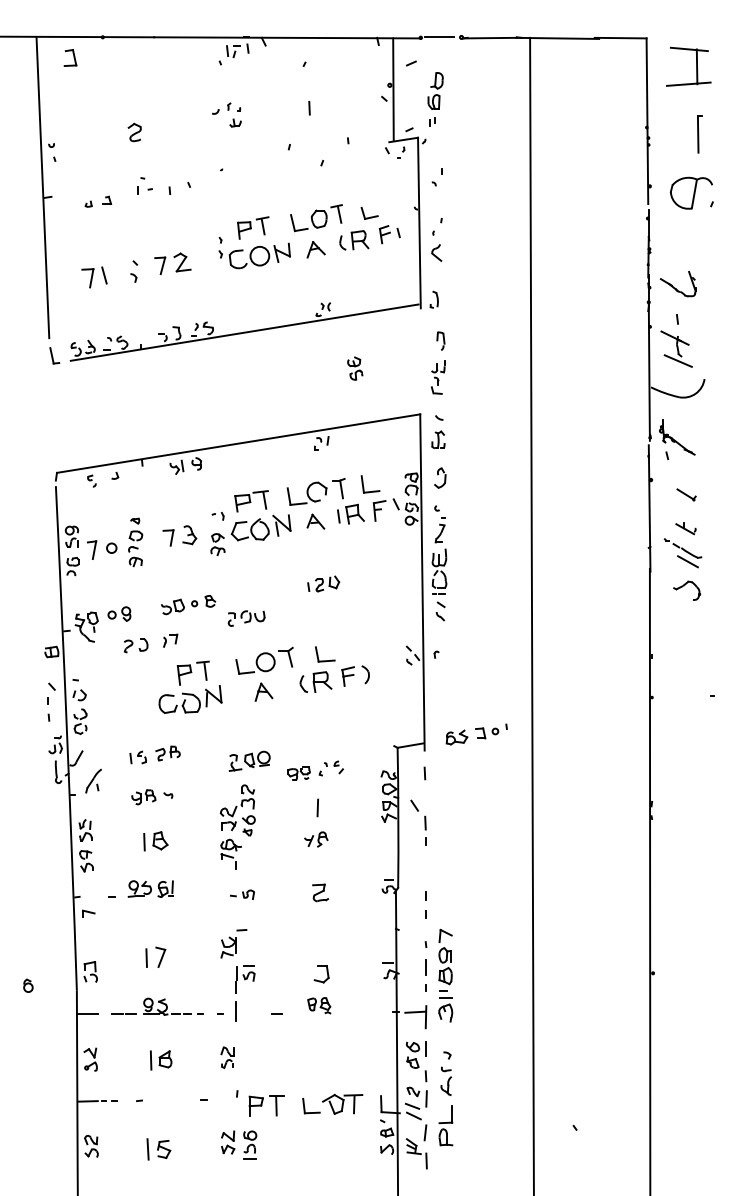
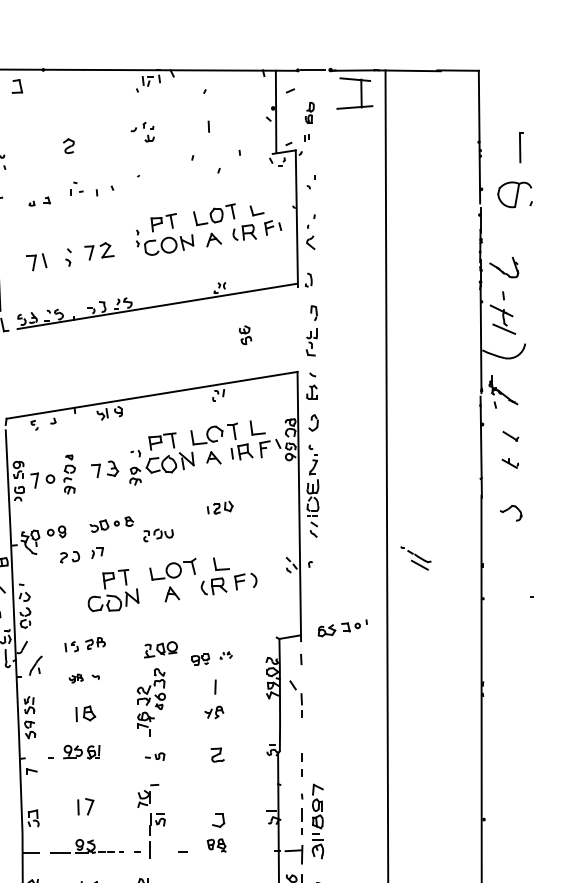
part: (696, 66) -> (361, 93), moved
part: (435, 90) -> (309, 112), size x0.7
part: (682, 553) -> (415, 558), moved
part: (330, 768) -> (225, 655), size x0.6
part: (143, 797) -> (75, 678), size x0.7

